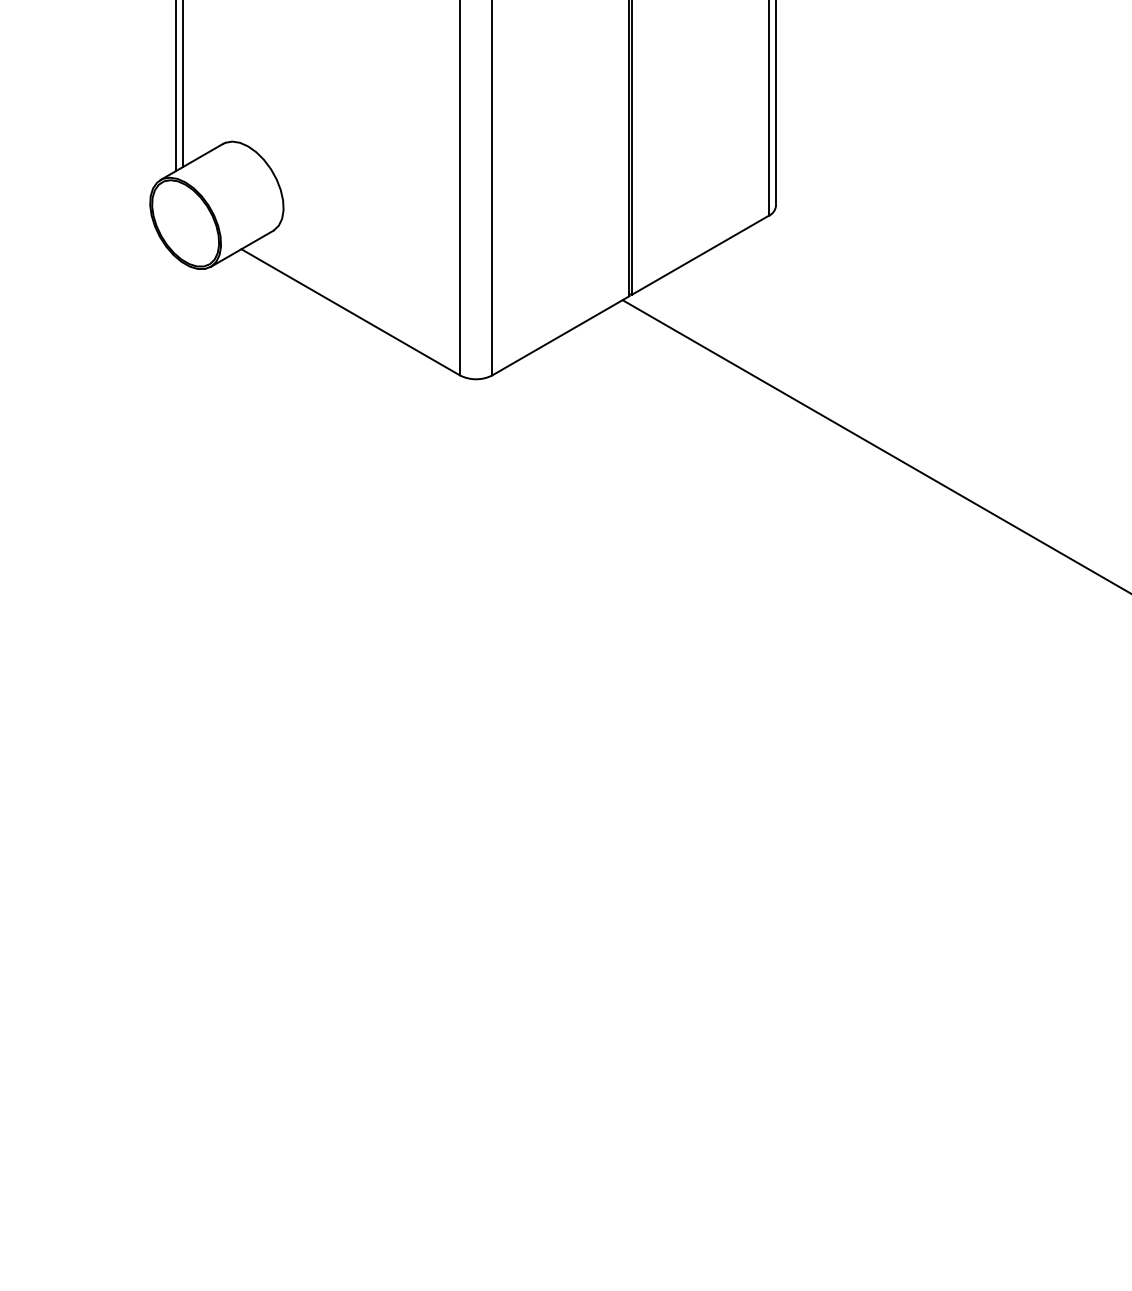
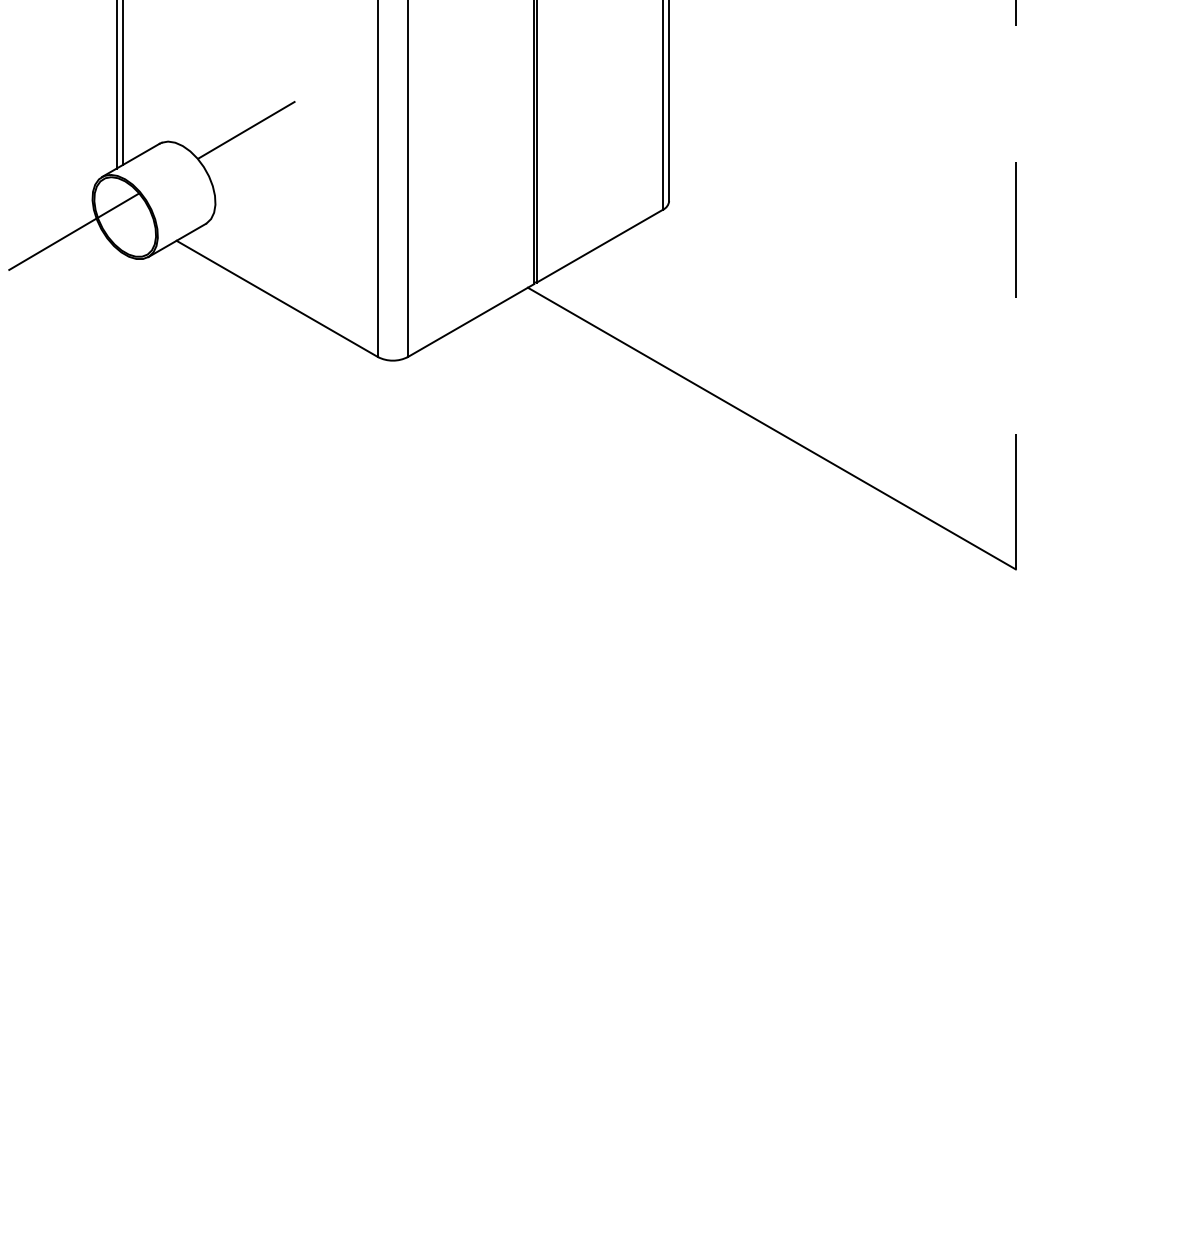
line: (317, 128) -> (246, 129), added
line: (129, 239) -> (73, 231), added

